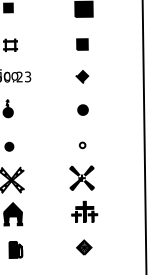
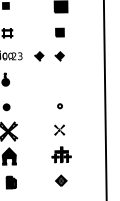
part: (54, 76) -> (39, 55), added
fill: (82, 109) -> (60, 80), removed
part: (81, 177) -> (59, 129), size x0.6

